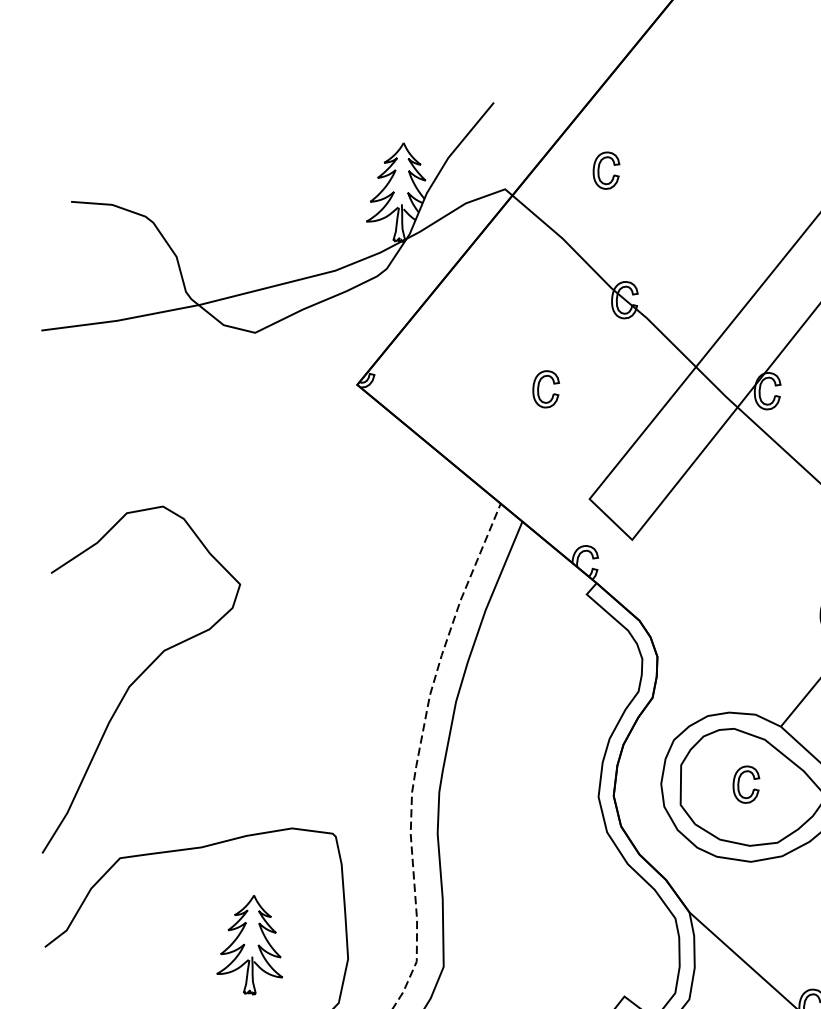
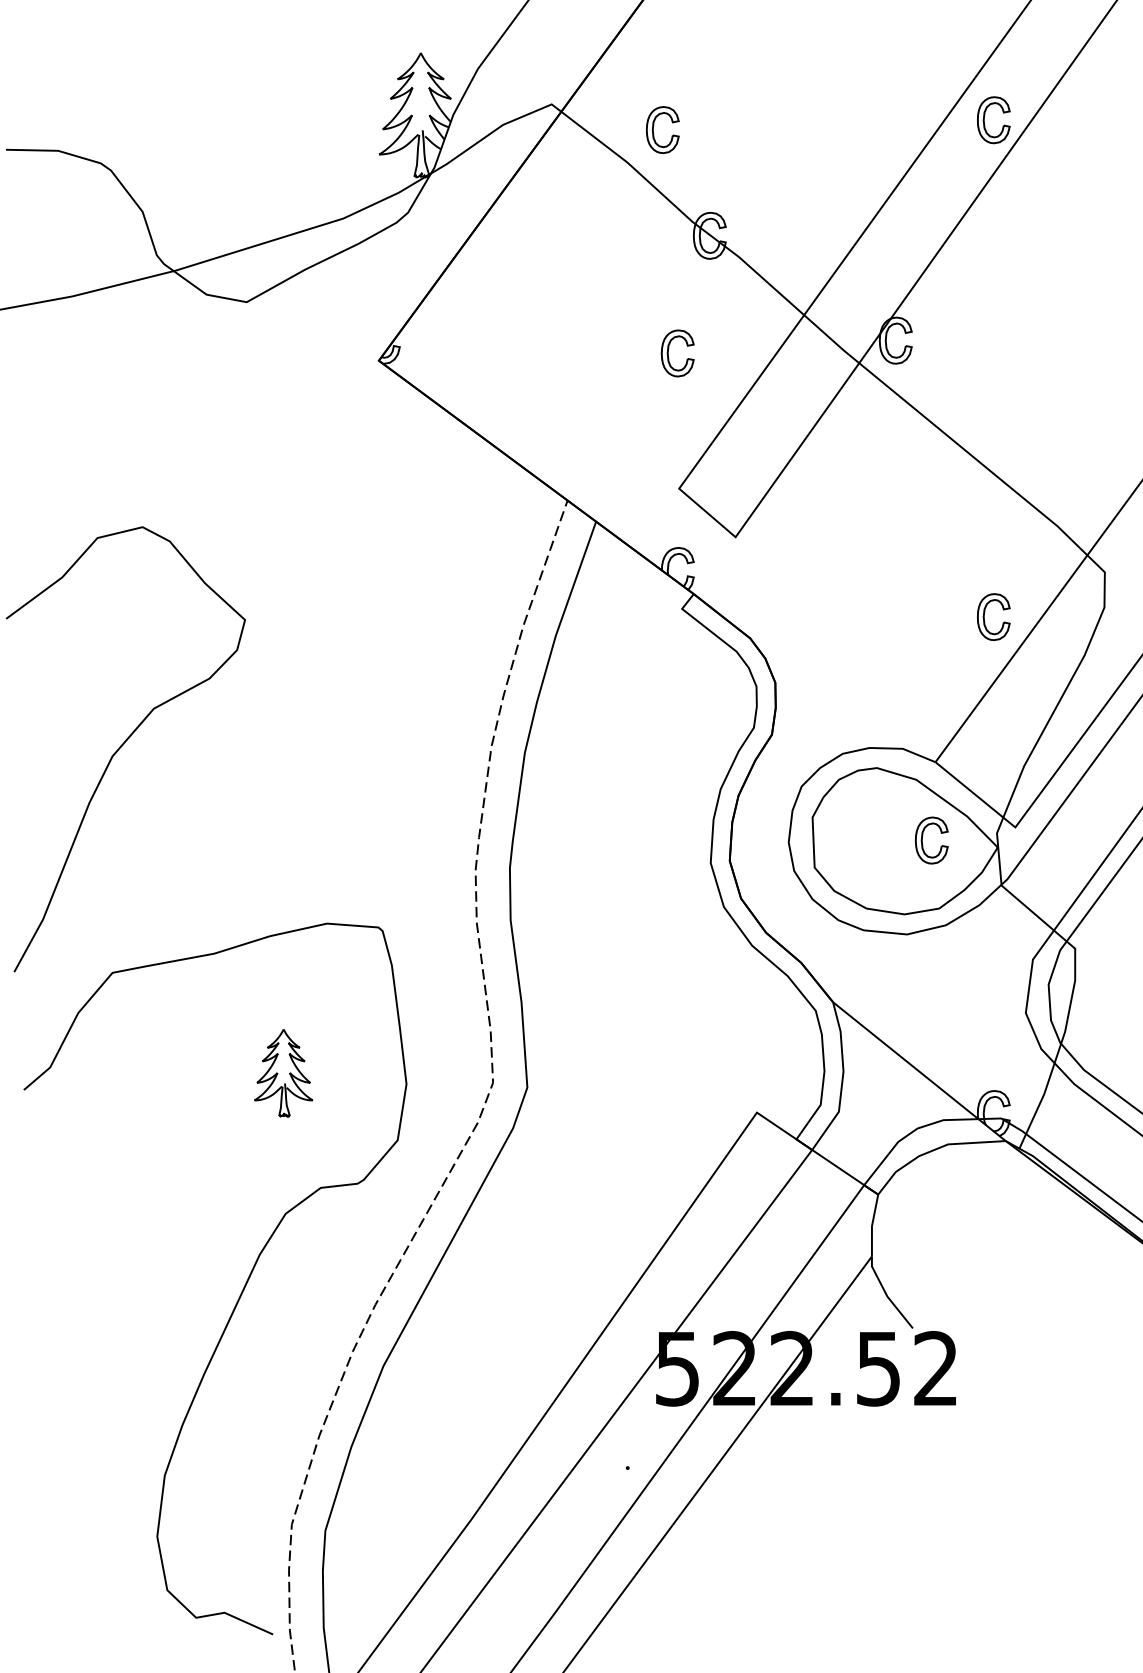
part: (599, 166) -> (654, 125), moved
part: (538, 388) -> (668, 353), moved
part: (738, 784) -> (922, 840), moved
part: (251, 945) -> (283, 1073), size x0.7

